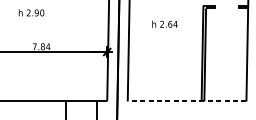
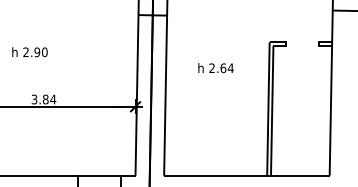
text: (34, 46) -> (34, 99), 7.84 -> 3.84
line: (186, 101) -> (246, 175), dashed -> solid

